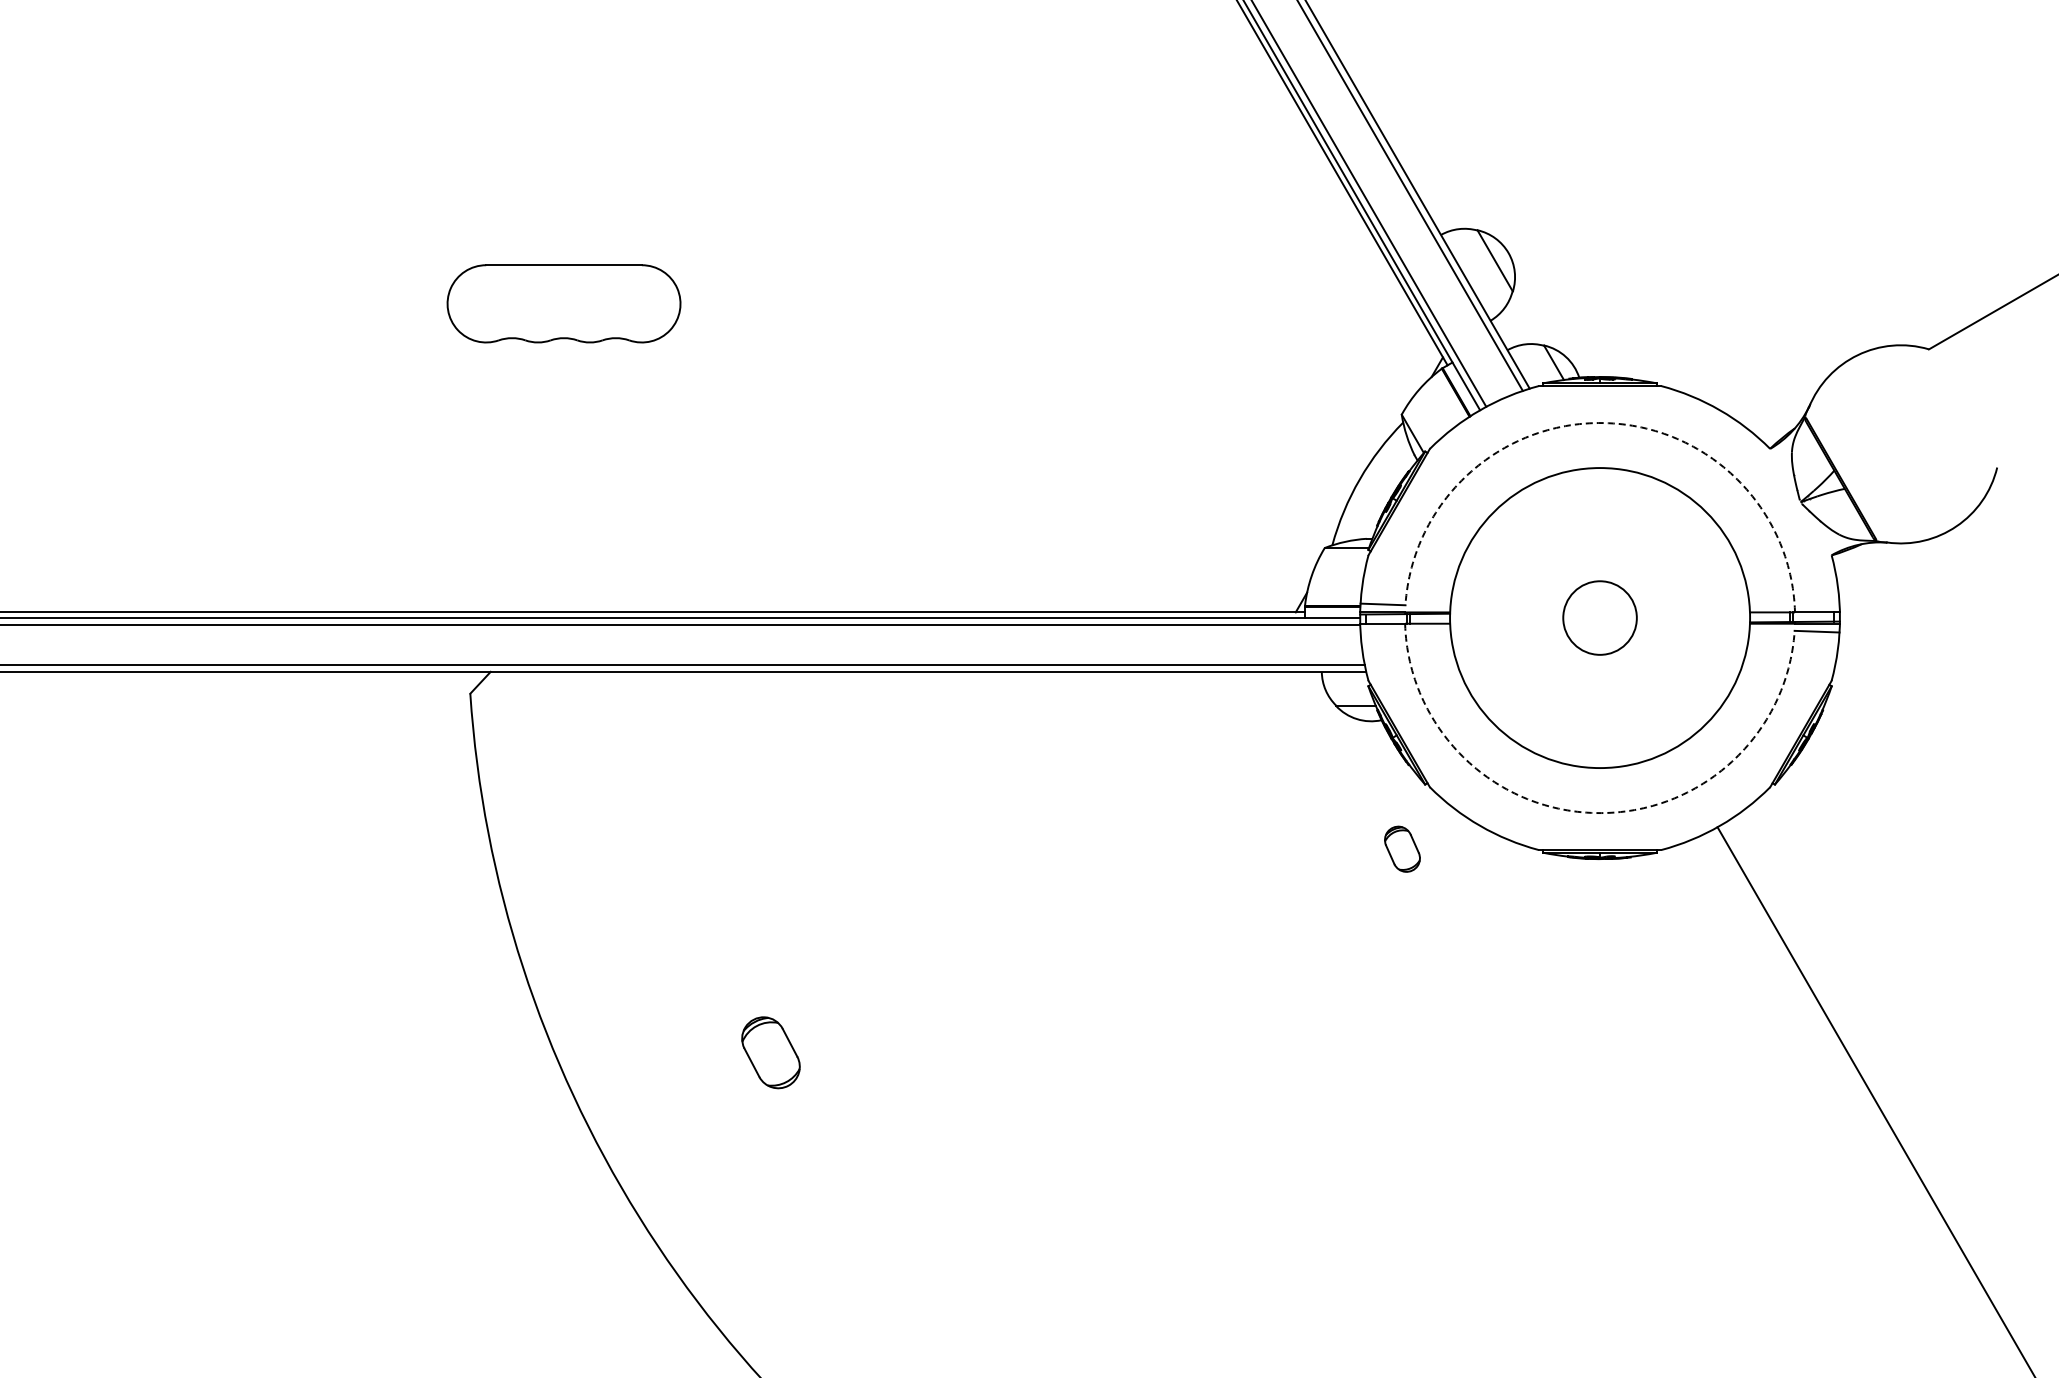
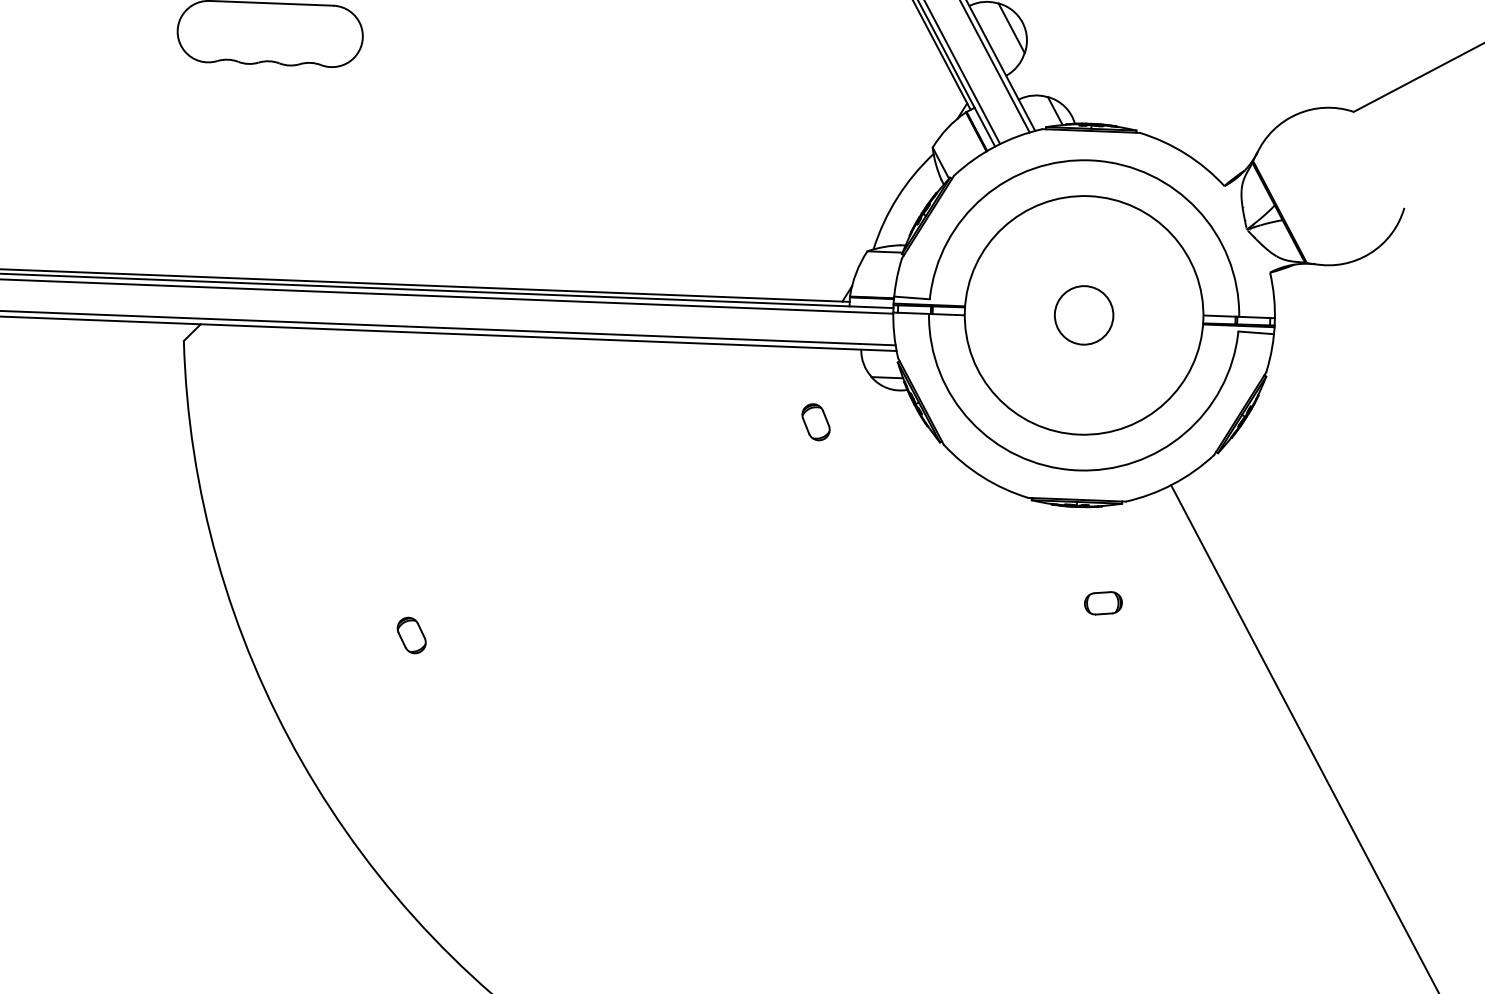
arc: (1603, 423) -> (1092, 160), dashed -> solid
arc: (1596, 813) -> (1075, 470), dashed -> solid
part: (1402, 848) -> (816, 421), moved
part: (1638, 978) -> (1103, 603), added
part: (770, 1052) -> (411, 635), size x0.62

